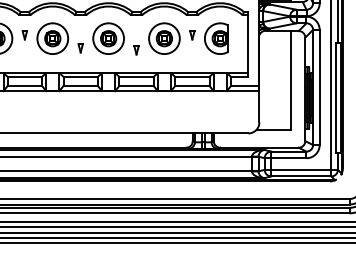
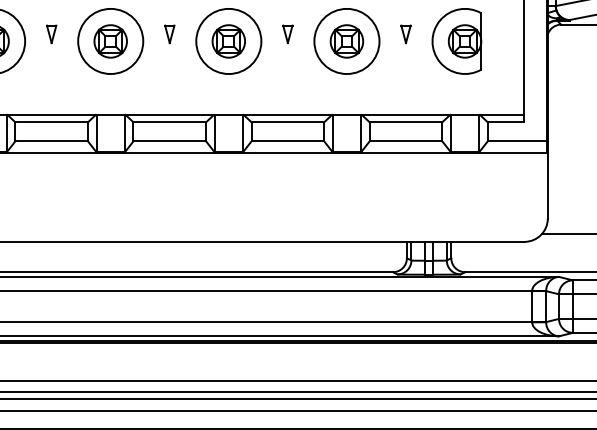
part: (80, 48) -> (169, 34), moved
part: (136, 50) -> (287, 34), moved

